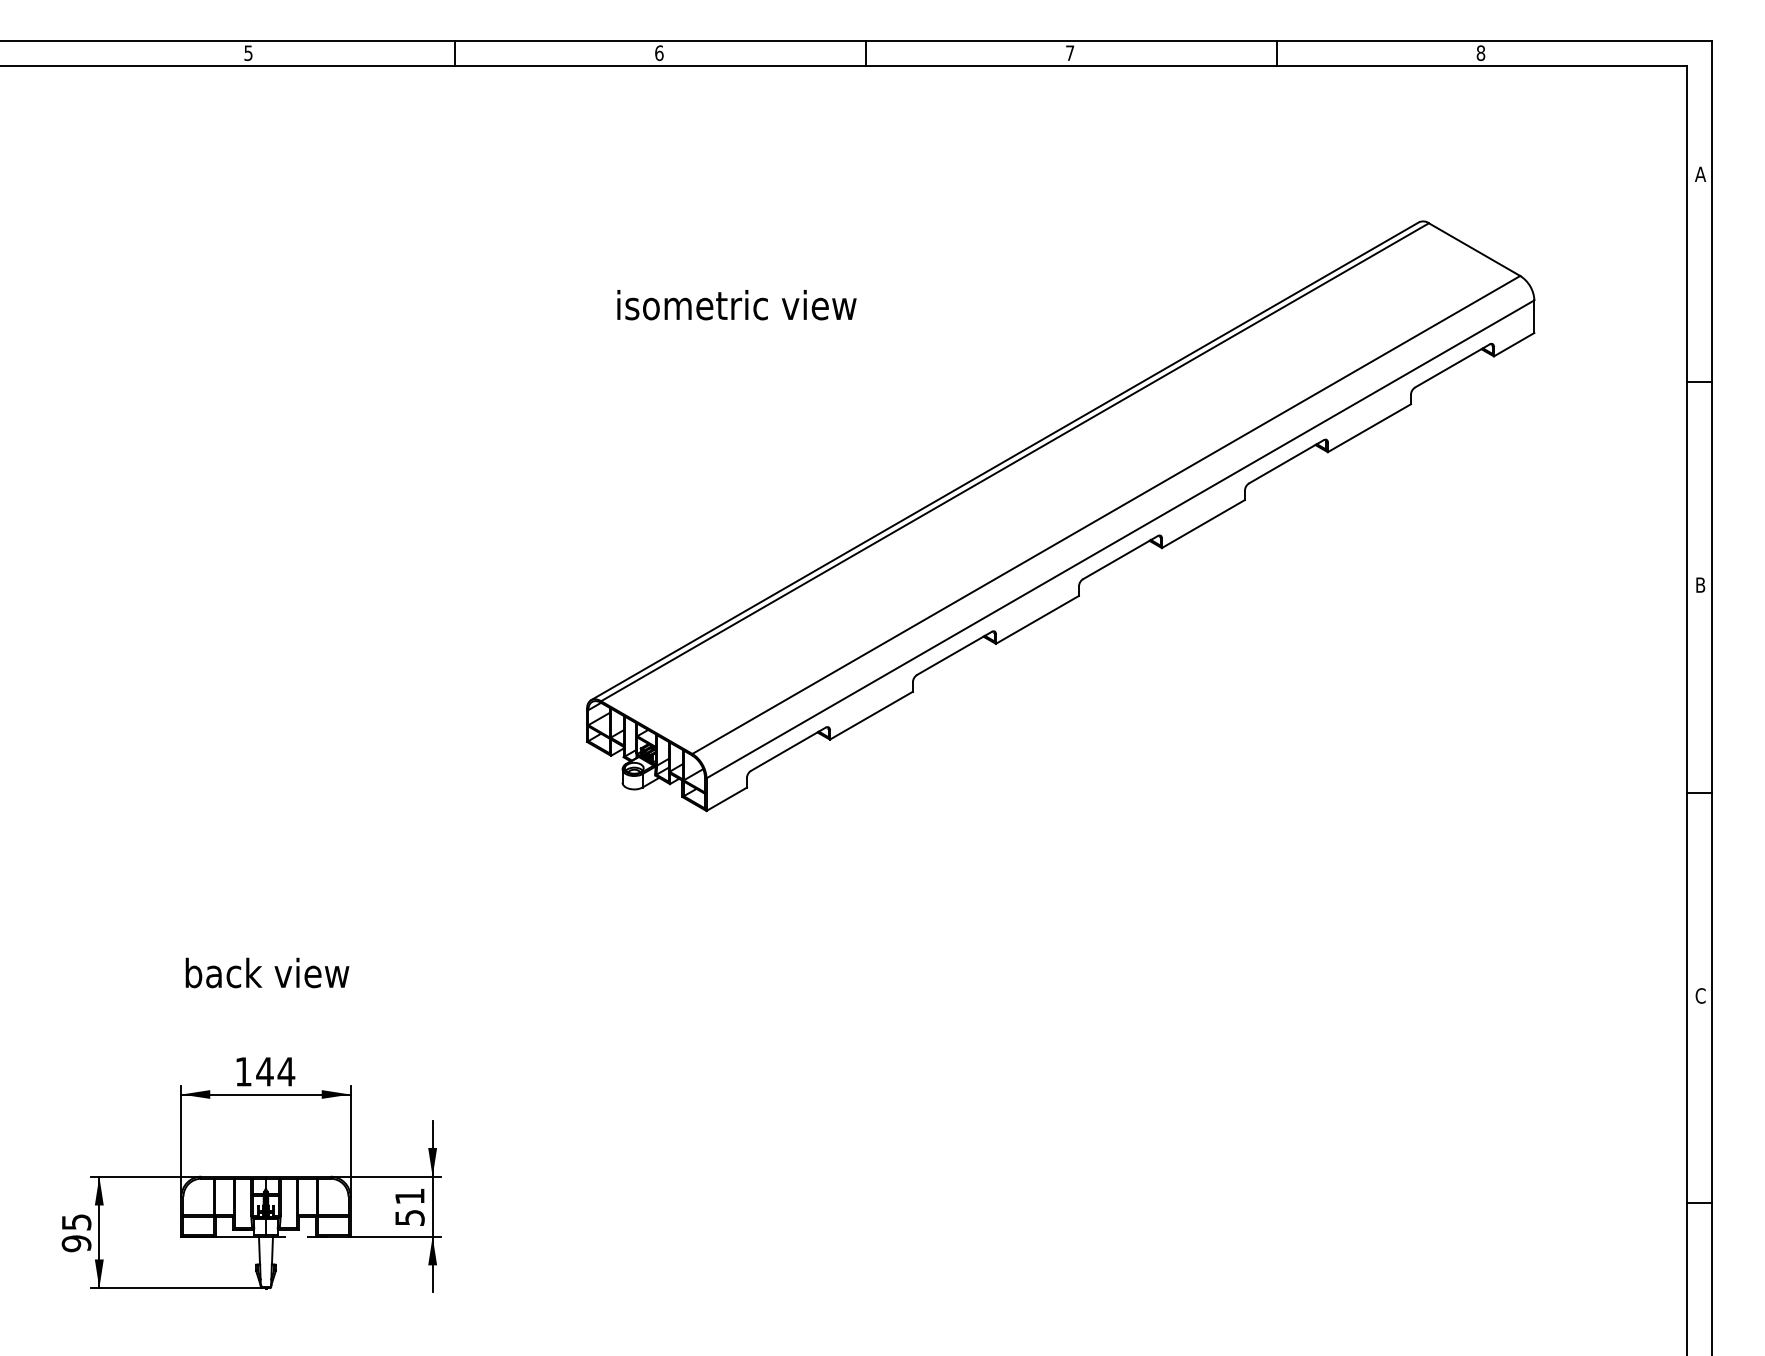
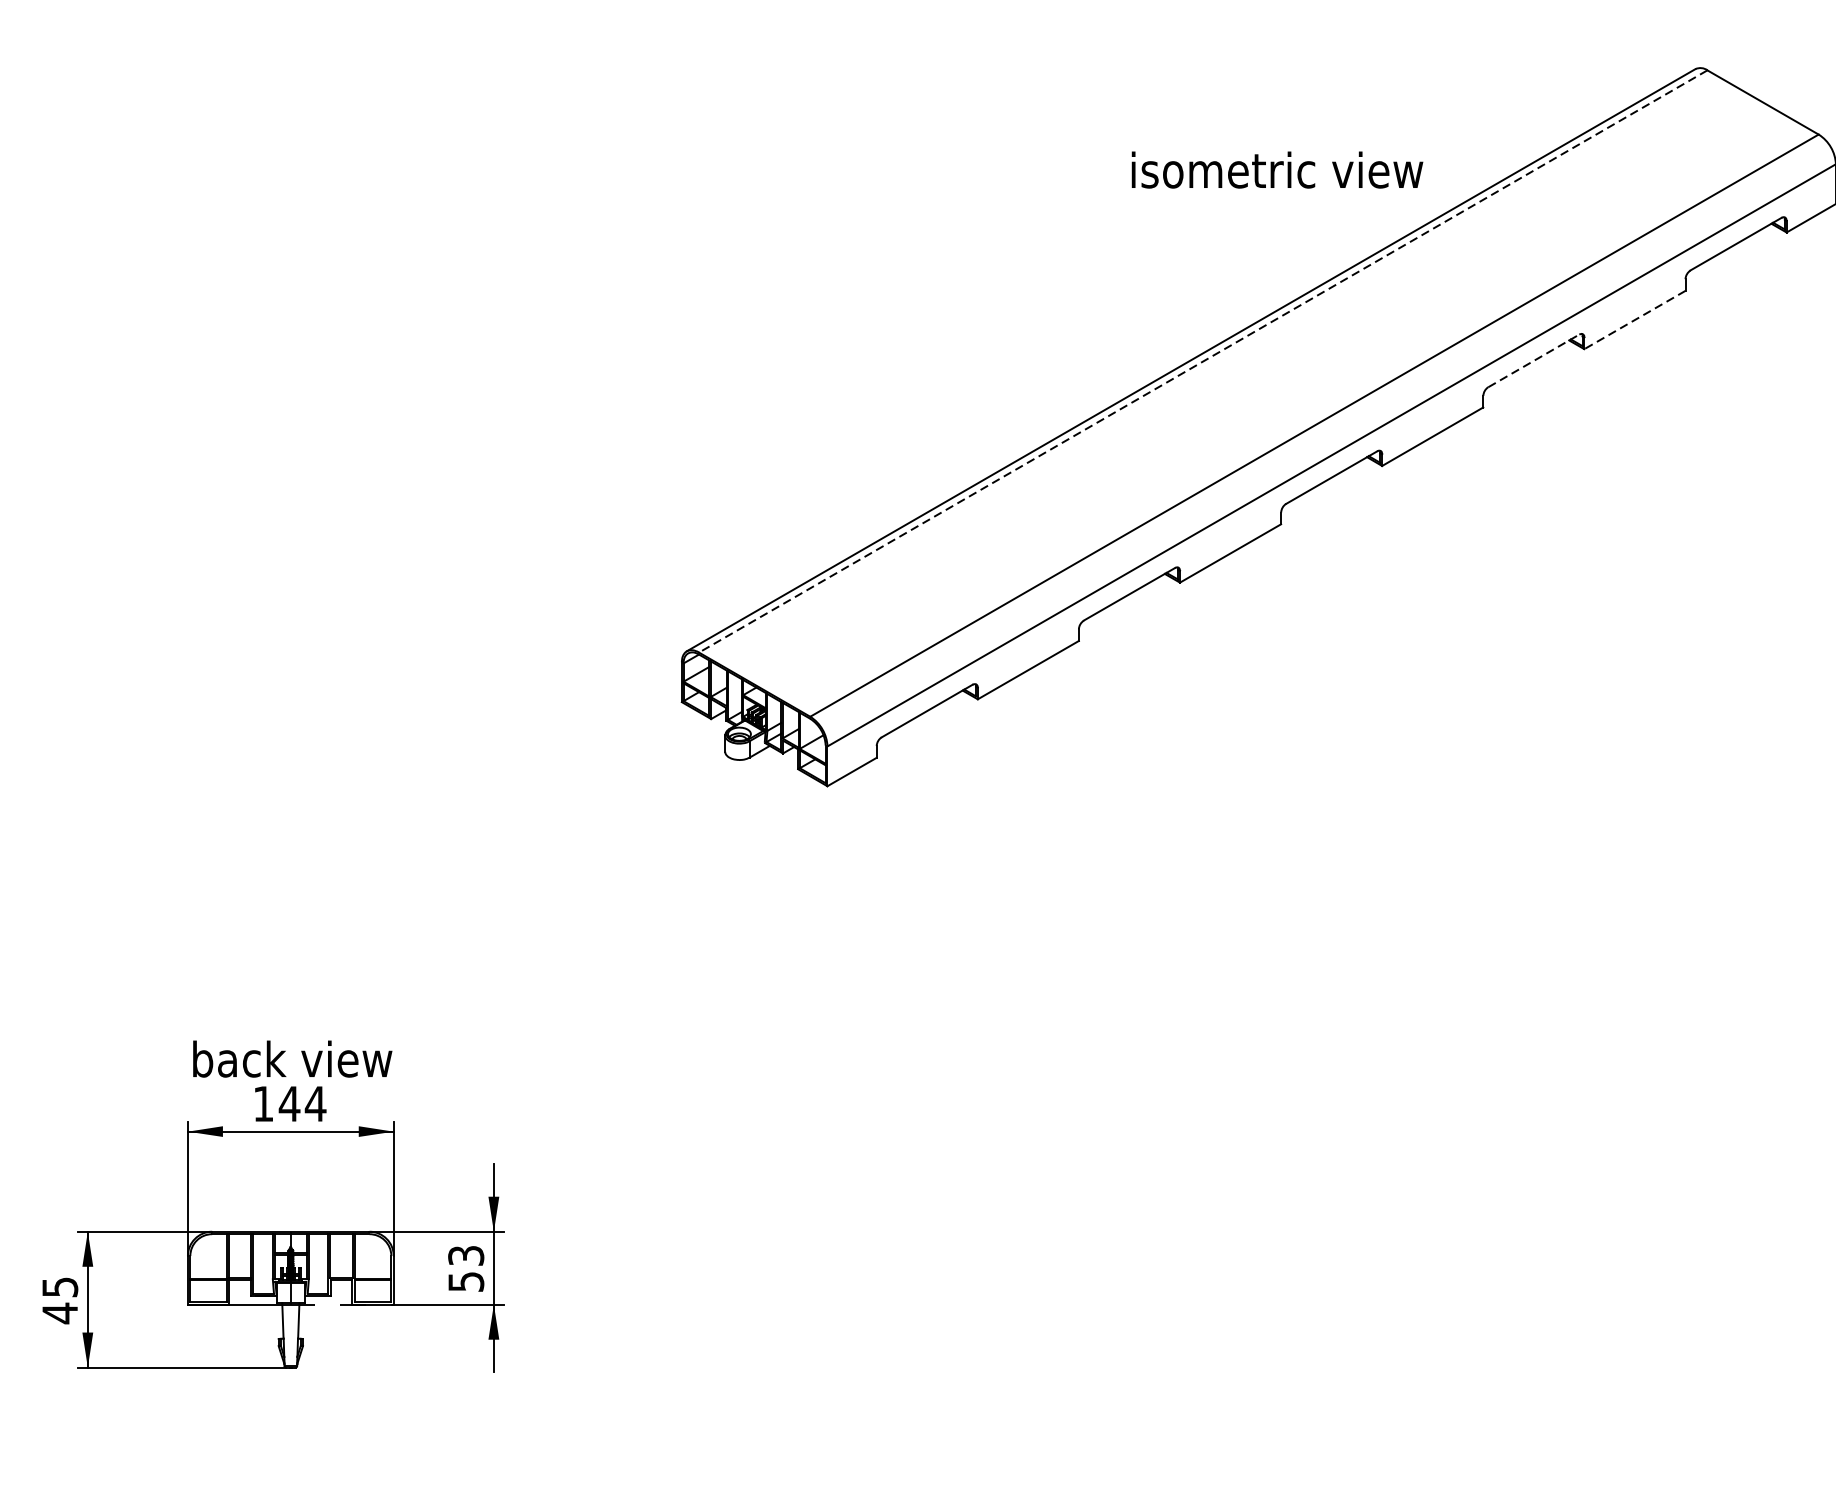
text: (736, 305) -> (1276, 170), moved
line: (1369, 428) -> (1635, 320), solid -> dashed
line: (1286, 461) -> (1533, 360), solid -> dashed
line: (1015, 462) -> (1203, 361), solid -> dashed
text: (267, 972) -> (292, 1058), moved
text: (409, 1196) -> (465, 1255), 51 -> 53
text: (76, 1243) -> (60, 1313), 95 -> 45

